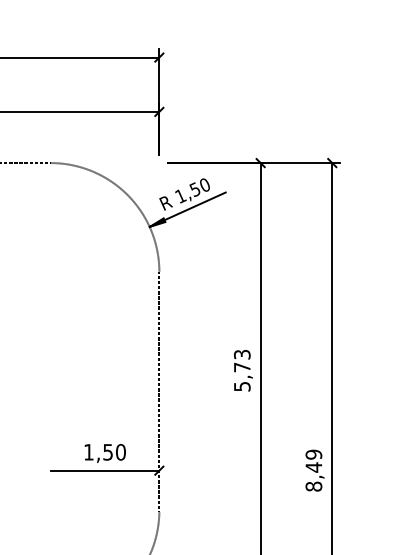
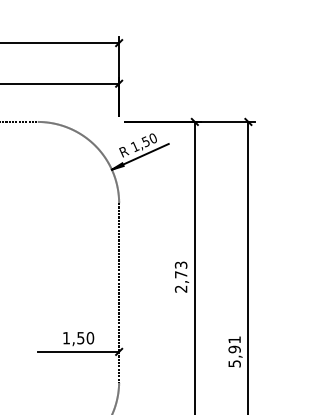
text: (241, 385) -> (180, 288), 5,73 -> 2,73
text: (313, 470) -> (234, 351), 8,49 -> 5,91

